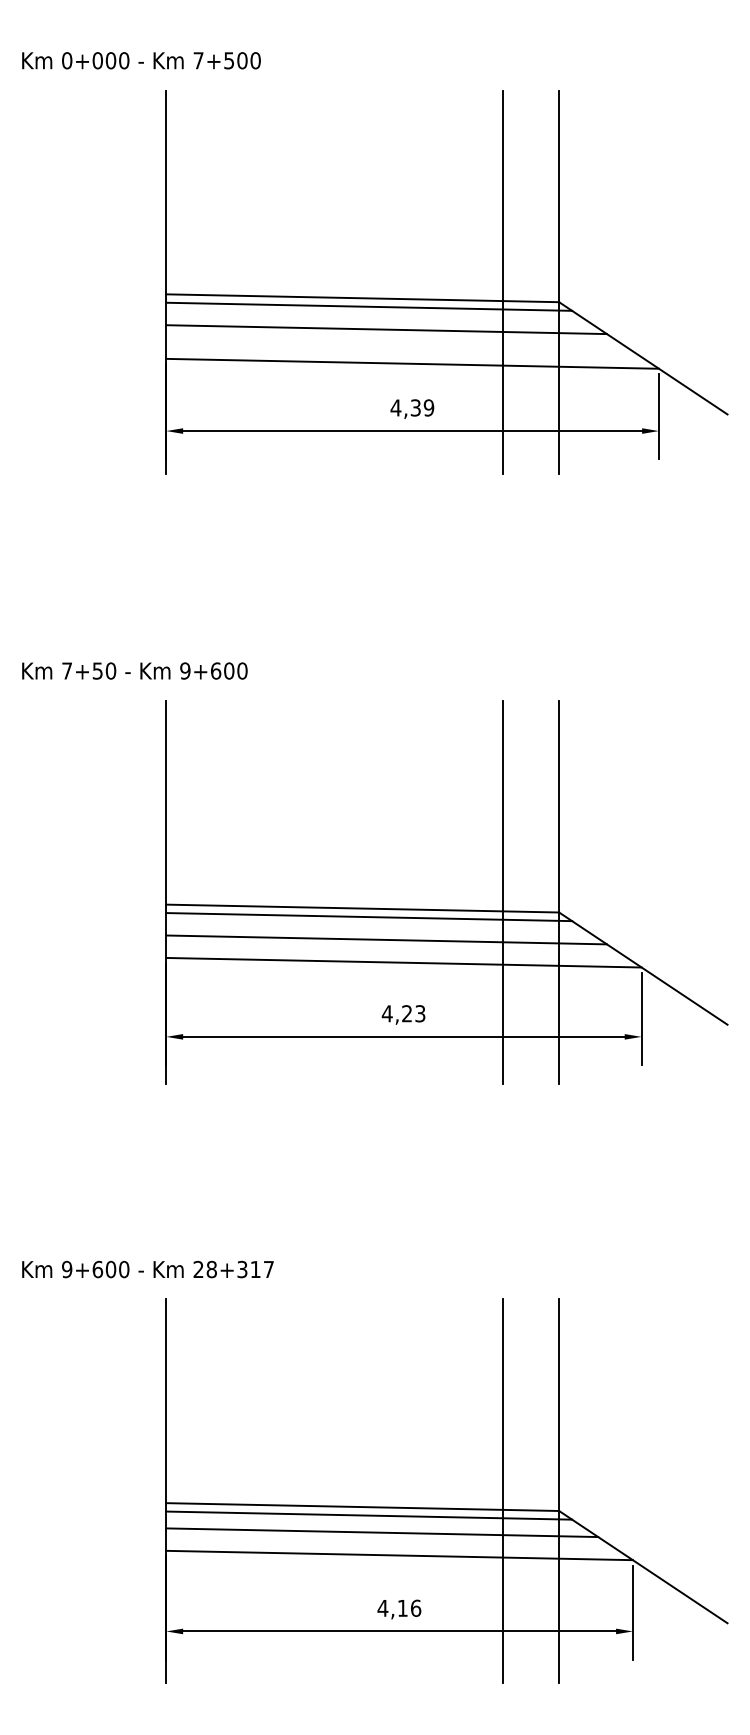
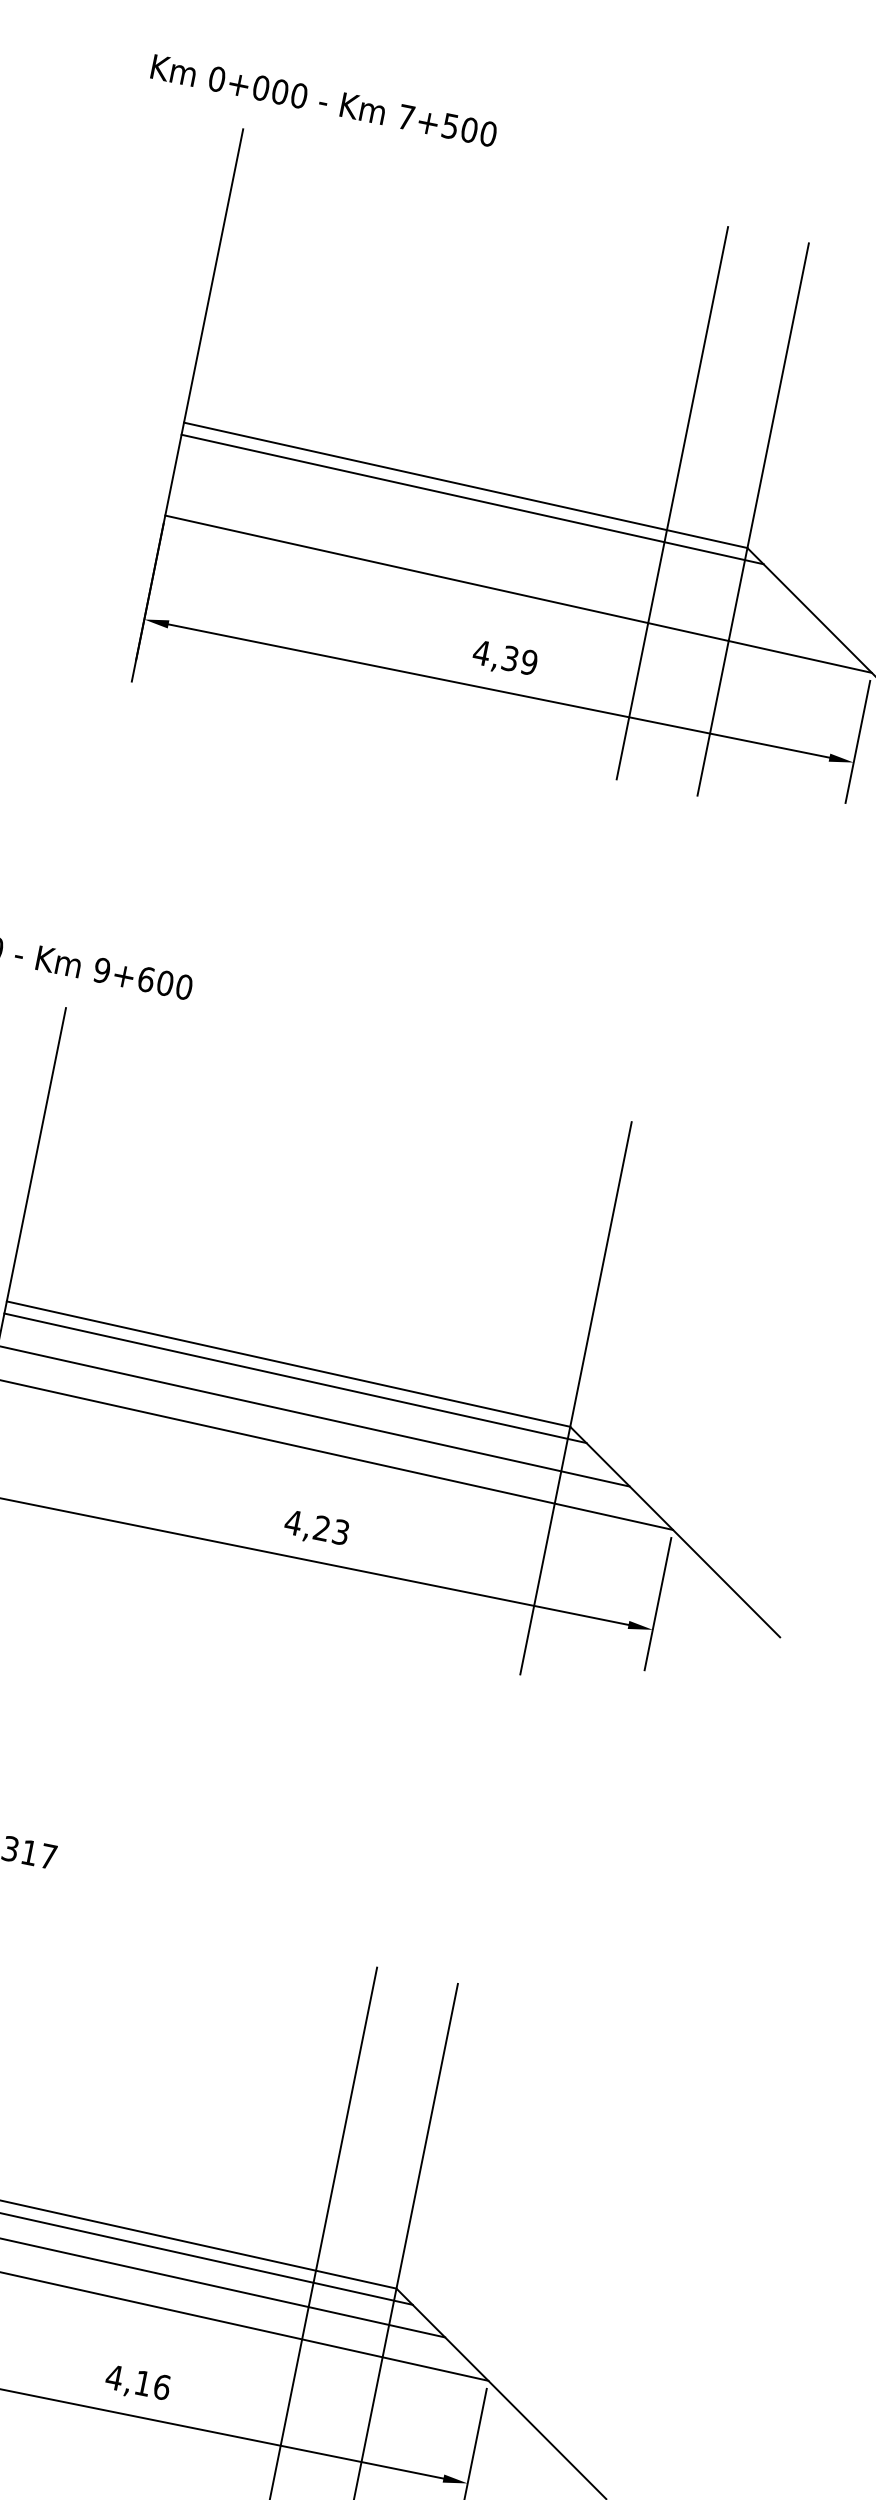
text: (141, 60) -> (324, 100), moved
line: (386, 329) -> (490, 537), removed
line: (503, 892) -> (495, 1381), removed

